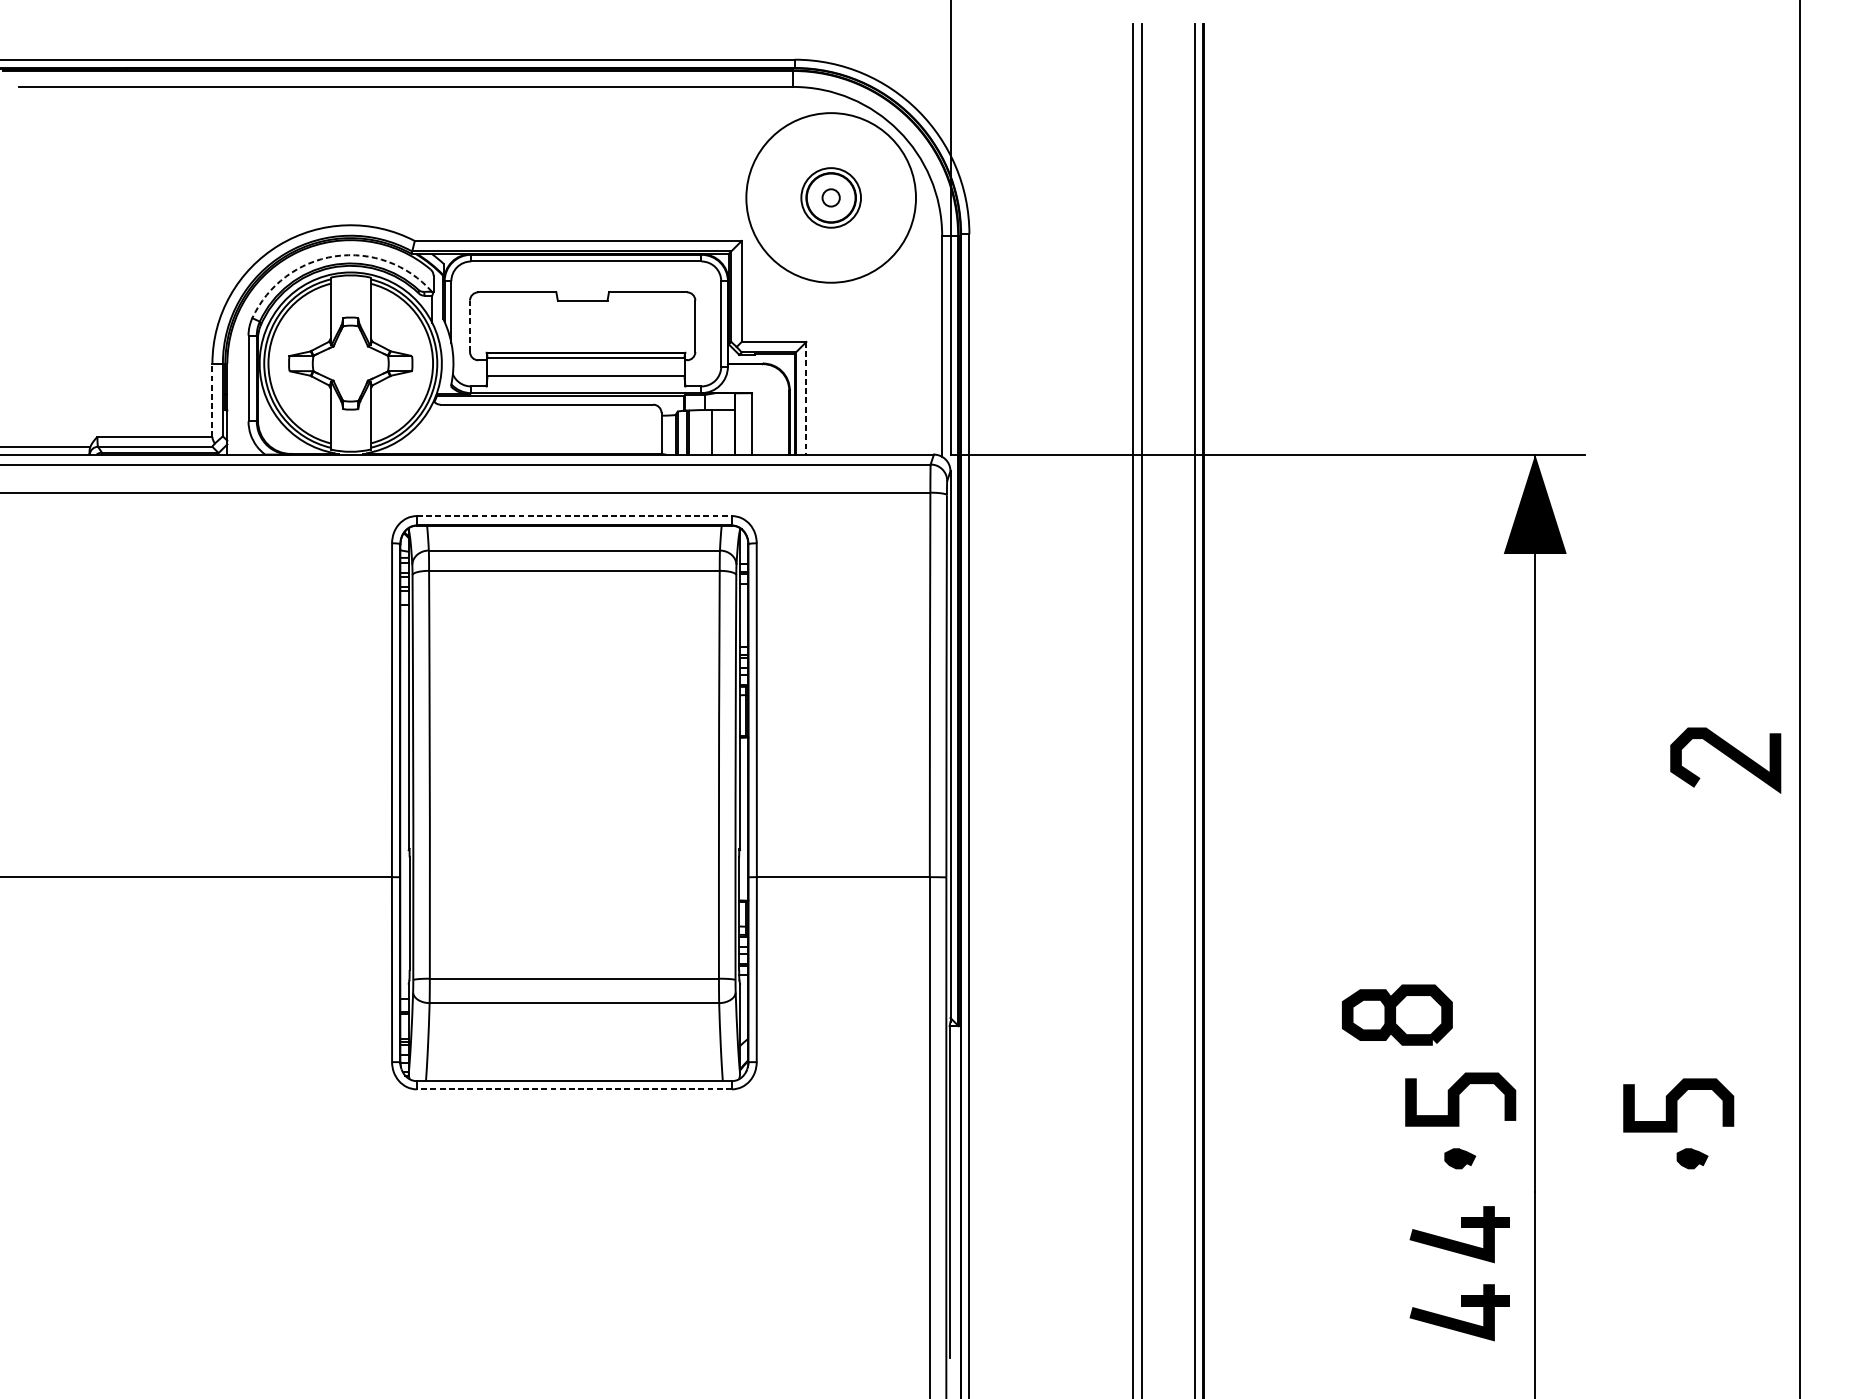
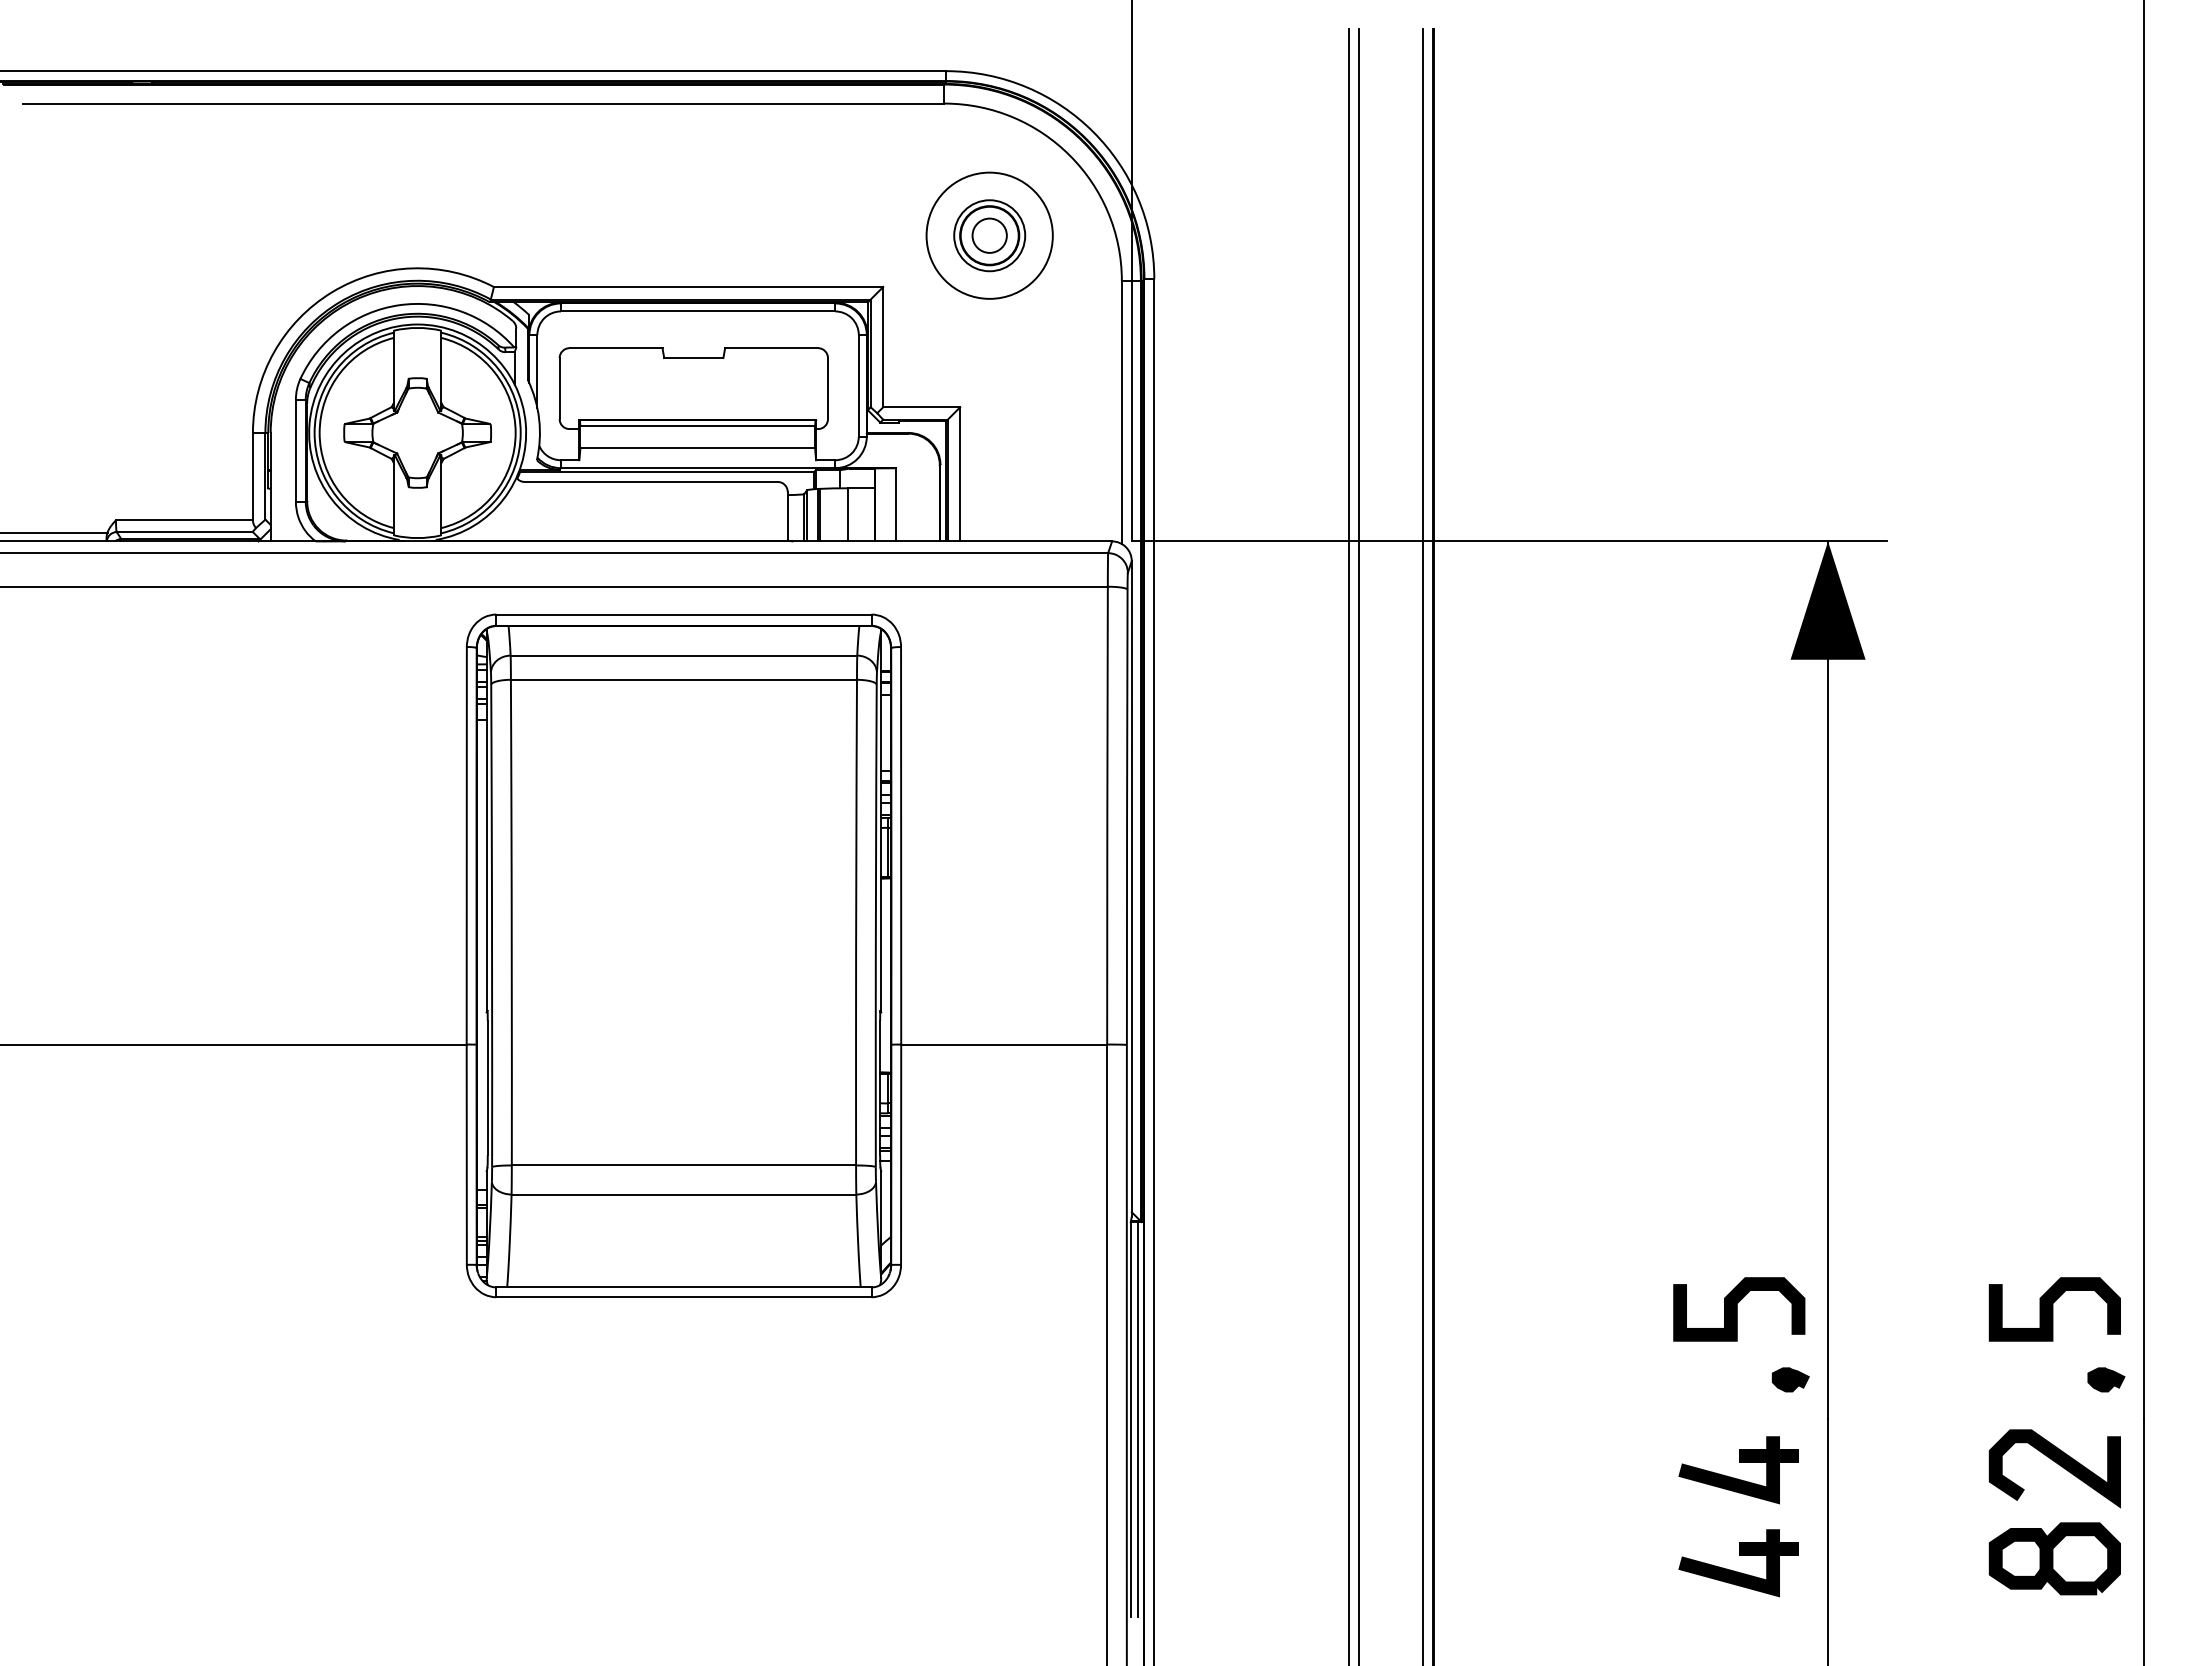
circle: (831, 197) -> (989, 235), size x0.62
circle: (831, 197) -> (989, 235), size x1.67
arc: (334, 256) -> (398, 305), dashed -> solid
line: (469, 326) -> (559, 388), dashed -> solid
line: (806, 398) -> (960, 474), dashed -> solid
line: (212, 400) -> (252, 476), dashed -> solid
line: (574, 516) -> (683, 614), dashed -> solid
curve: (1727, 757) -> (2057, 1464), moved
part: (1397, 1014) -> (2054, 1558), moved
line: (574, 1089) -> (683, 1297), dashed -> solid
curve: (1677, 1105) -> (2053, 1309), moved
part: (1460, 1158) -> (1790, 1379), moved
part: (1692, 1158) -> (2106, 1379), moved
line: (955, 1192) -> (1137, 1419), added

